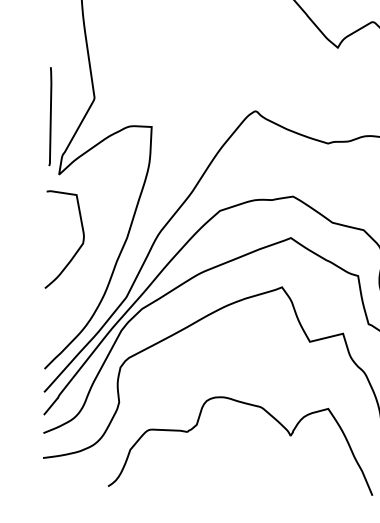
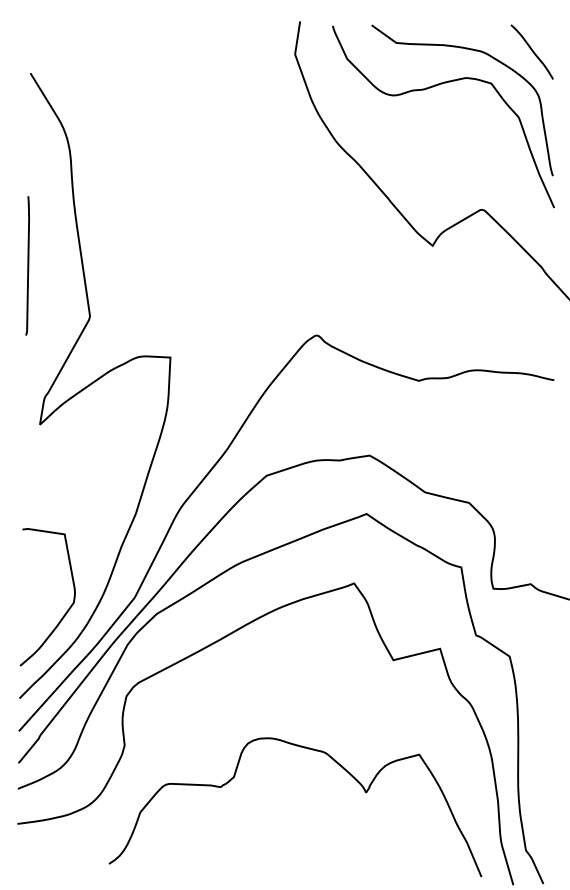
line: (50, 116) -> (27, 265), moved
curve: (78, 248) -> (67, 609), moved

